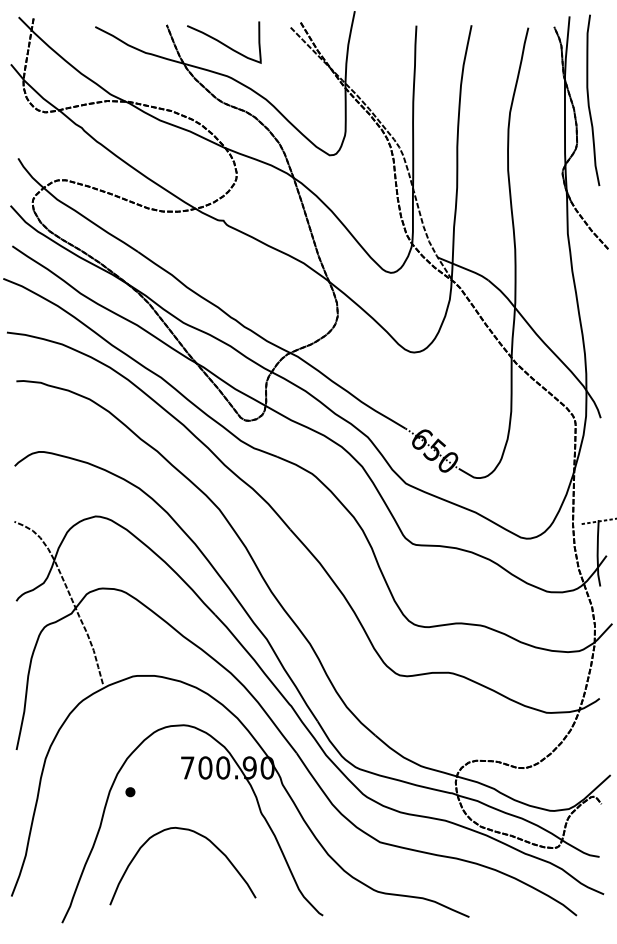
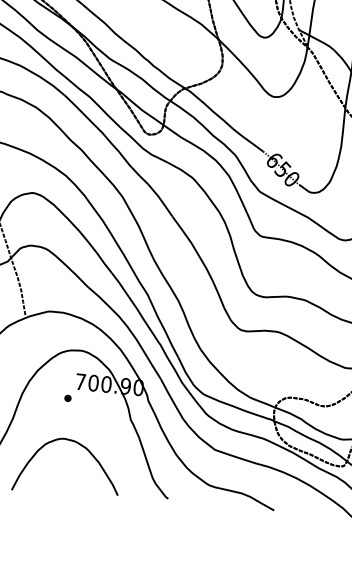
part: (130, 792) -> (67, 398), moved
curve: (197, 834) -> (80, 445), moved

